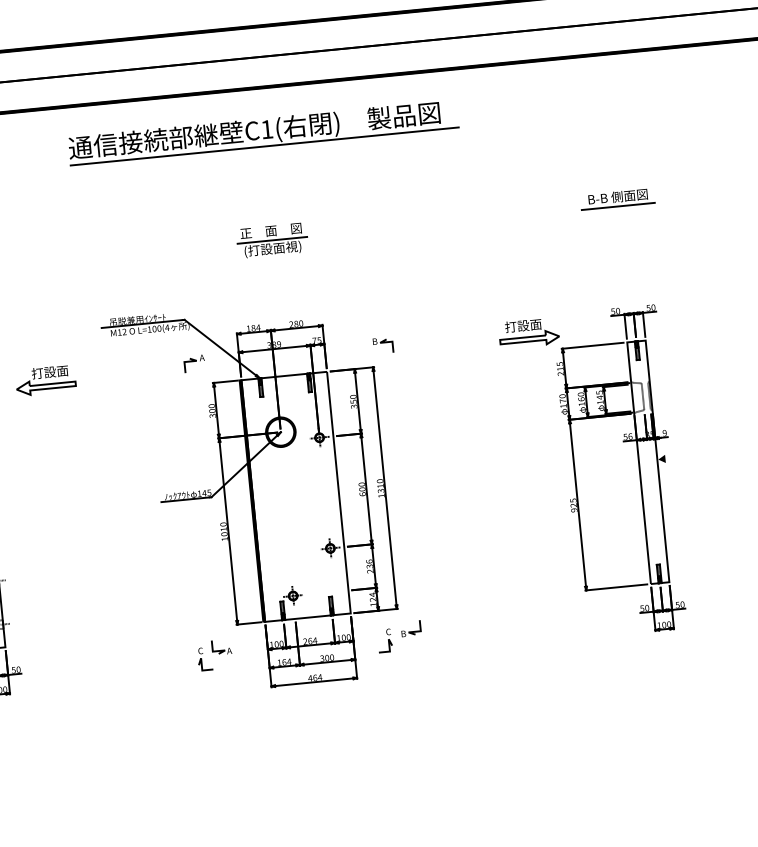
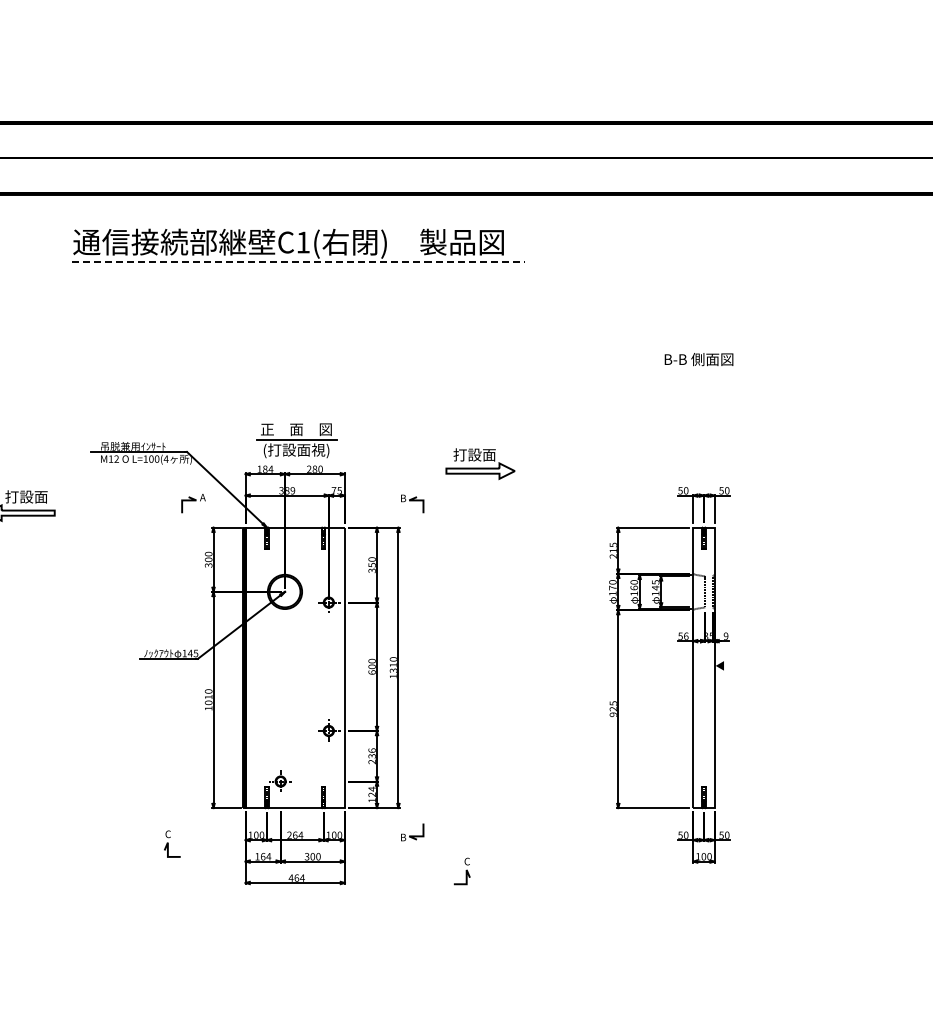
line: (265, 146) -> (299, 261), solid -> dashed
line: (617, 206) -> (697, 370), removed
part: (272, 240) -> (296, 440), moved
part: (529, 333) -> (480, 464), moved
part: (384, 641) -> (461, 871), moved
part: (221, 647) -> (192, 832), removed

